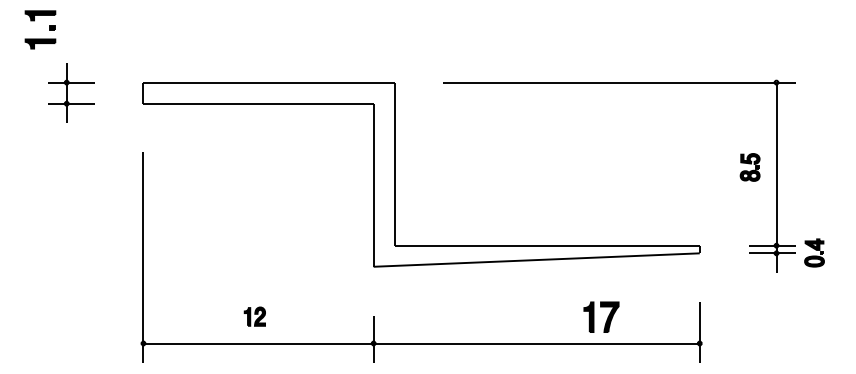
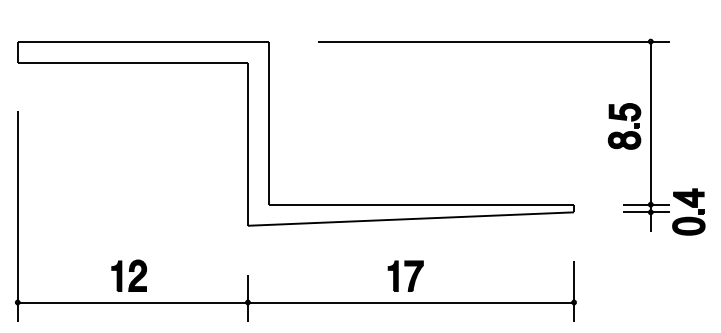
part: (749, 167) -> (623, 126), size x1.67
part: (814, 252) -> (688, 211), size x1.67
part: (254, 316) -> (128, 275), size x1.67
part: (601, 316) -> (405, 275), moved

